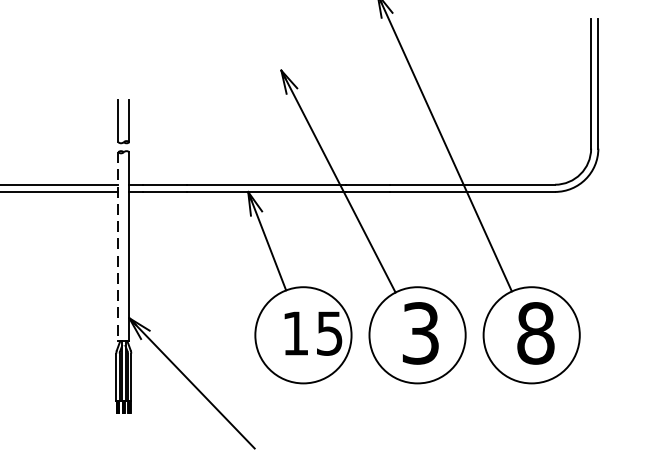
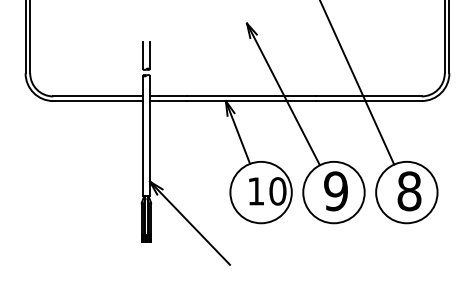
line: (117, 247) -> (142, 136), dashed -> solid
text: (329, 333) -> (277, 191), 15 -> 10
text: (419, 333) -> (335, 191), 3 -> 9

